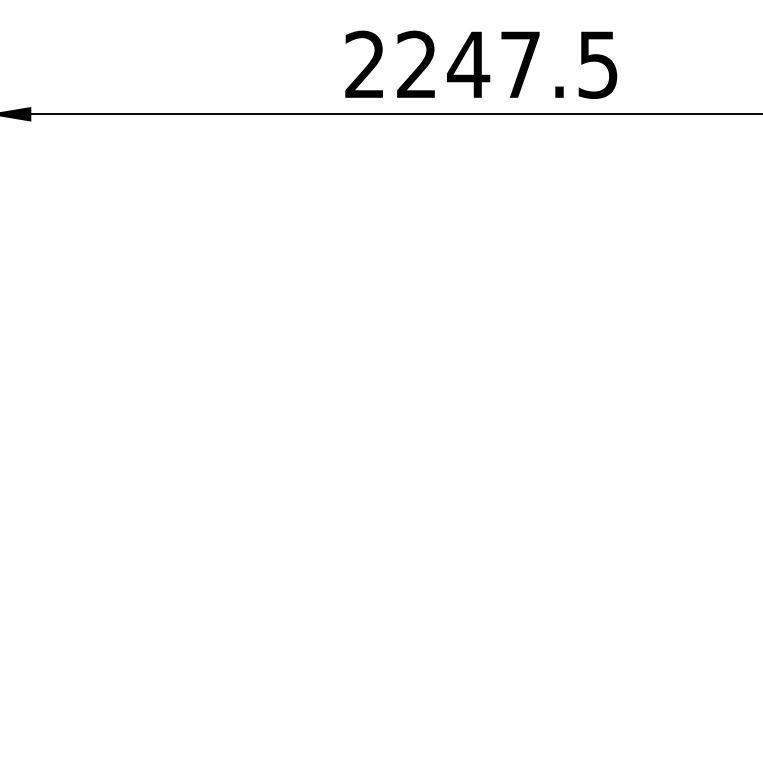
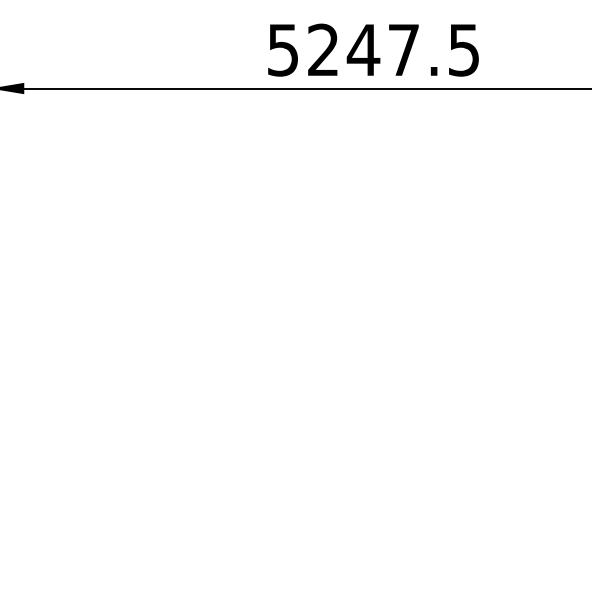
text: (364, 63) -> (282, 49), 2247.5 -> 5247.5

